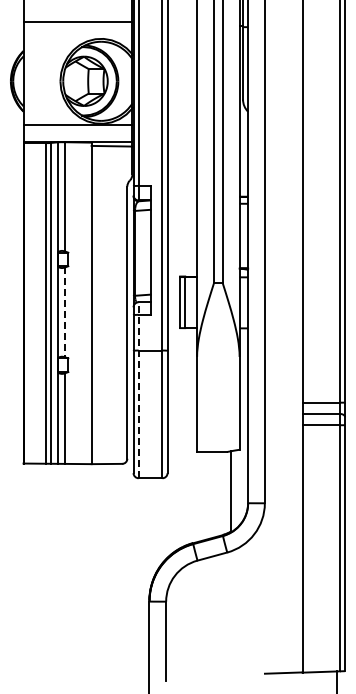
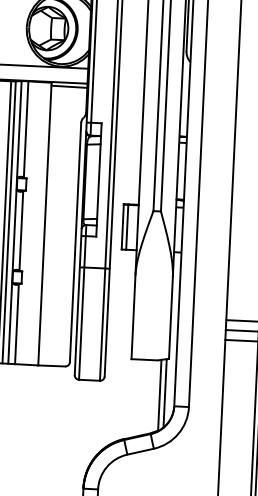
line: (65, 312) -> (21, 231), dashed -> solid
line: (138, 389) -> (82, 301), dashed -> solid
line: (237, 489) -> (165, 393), added

